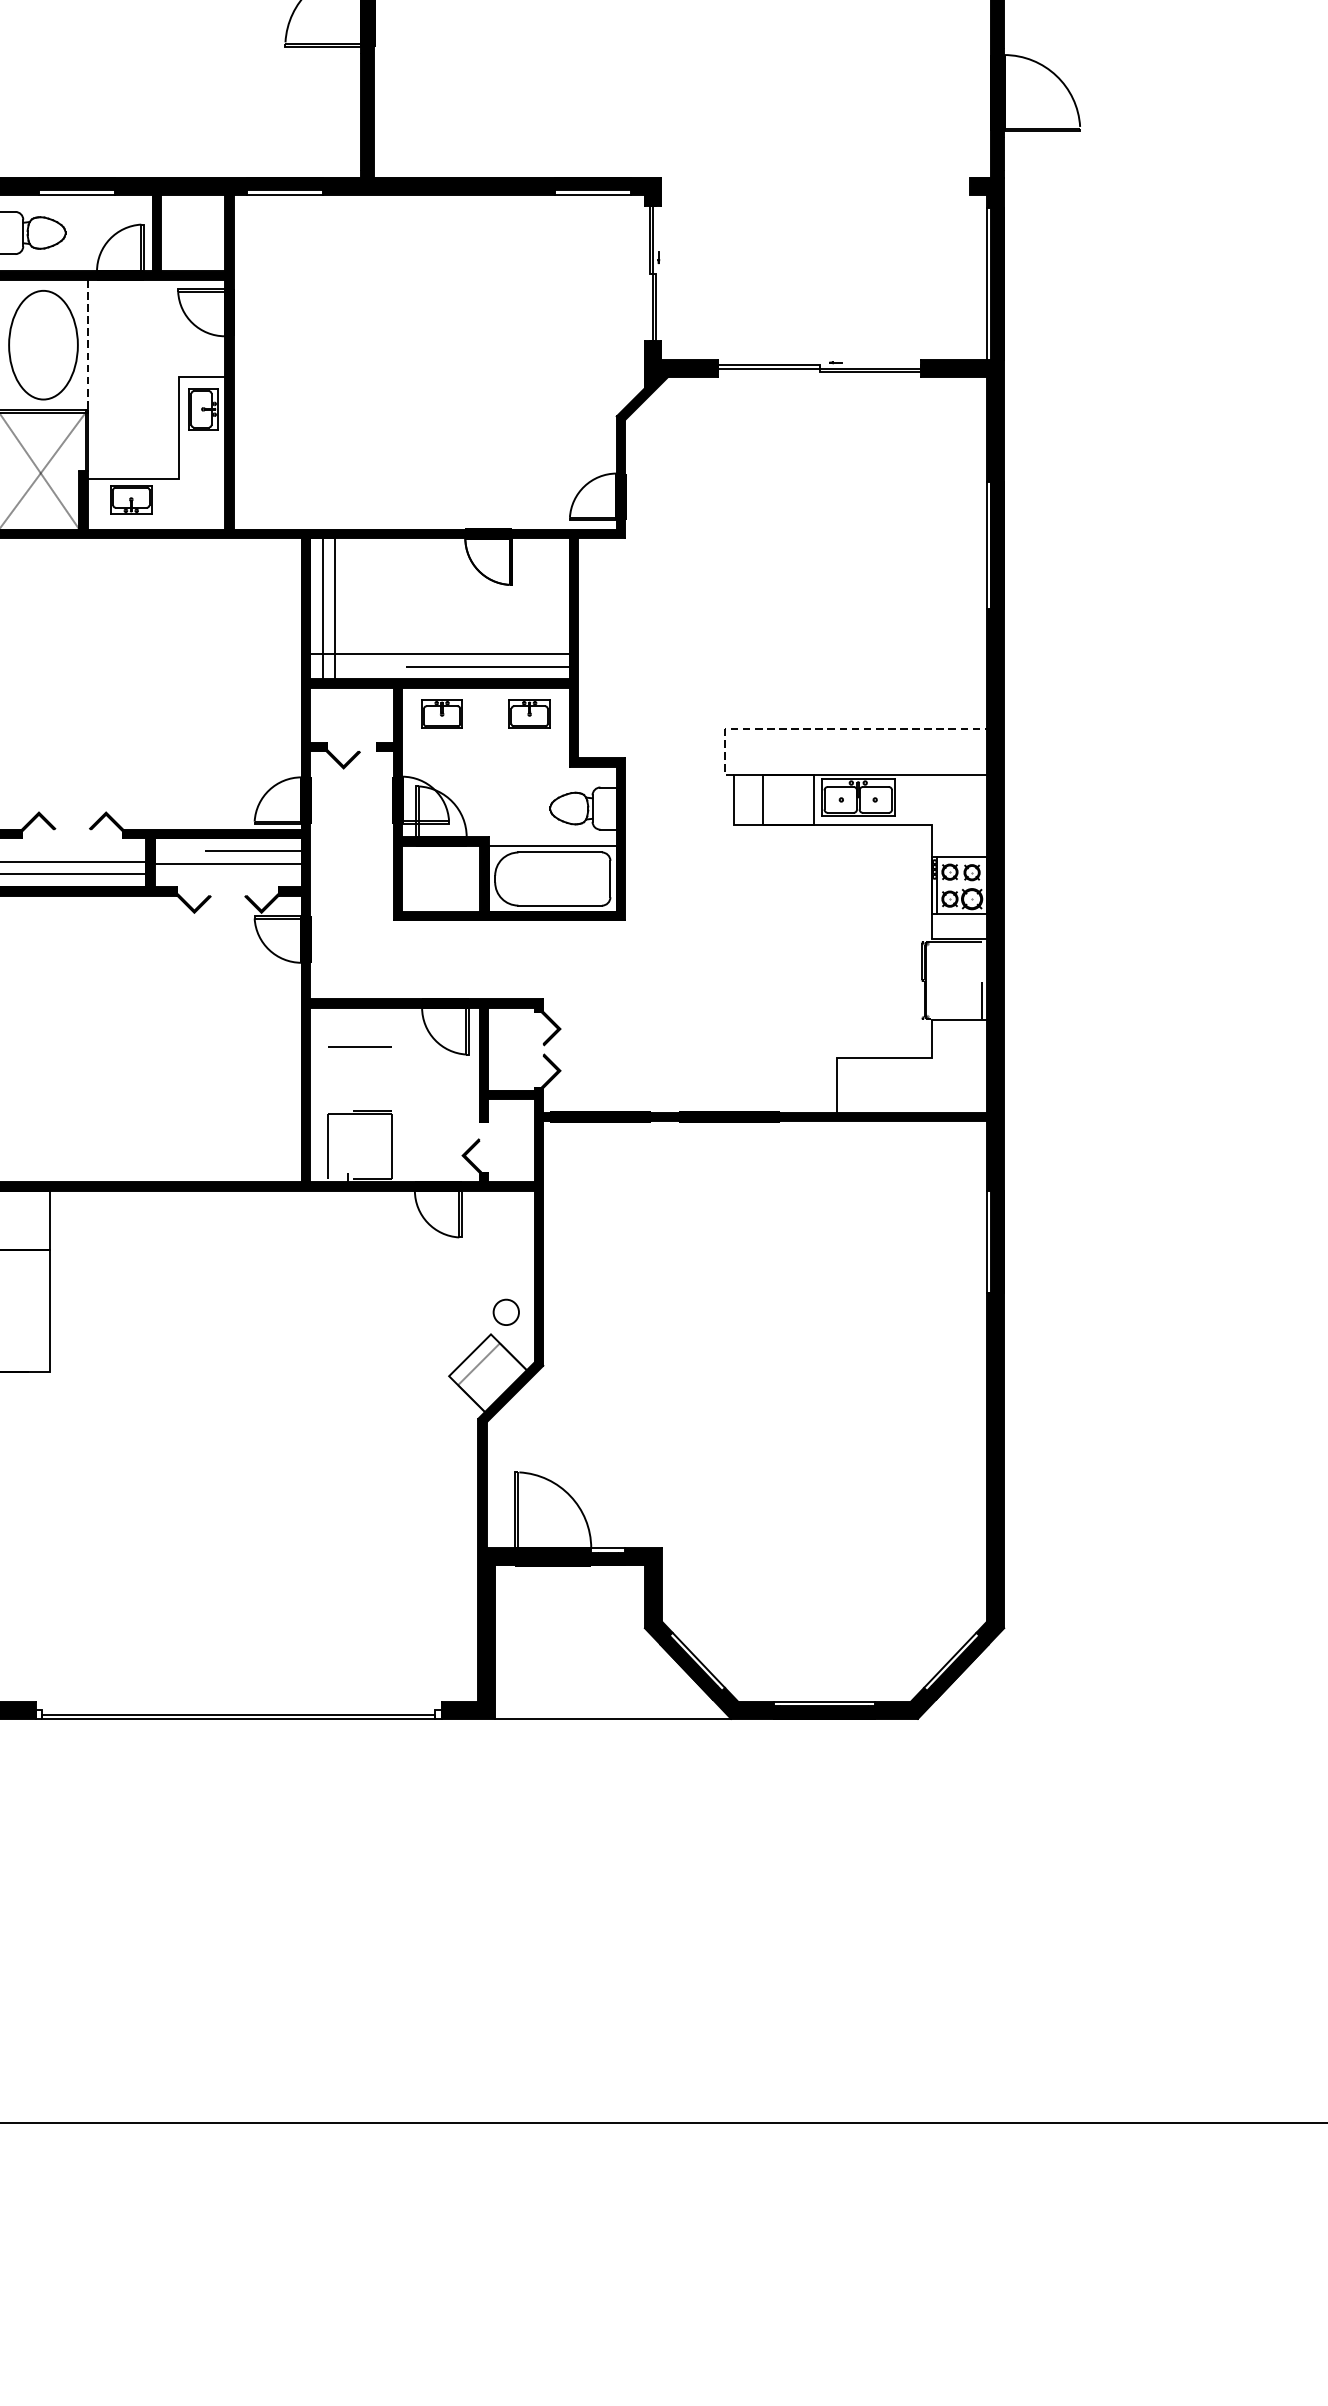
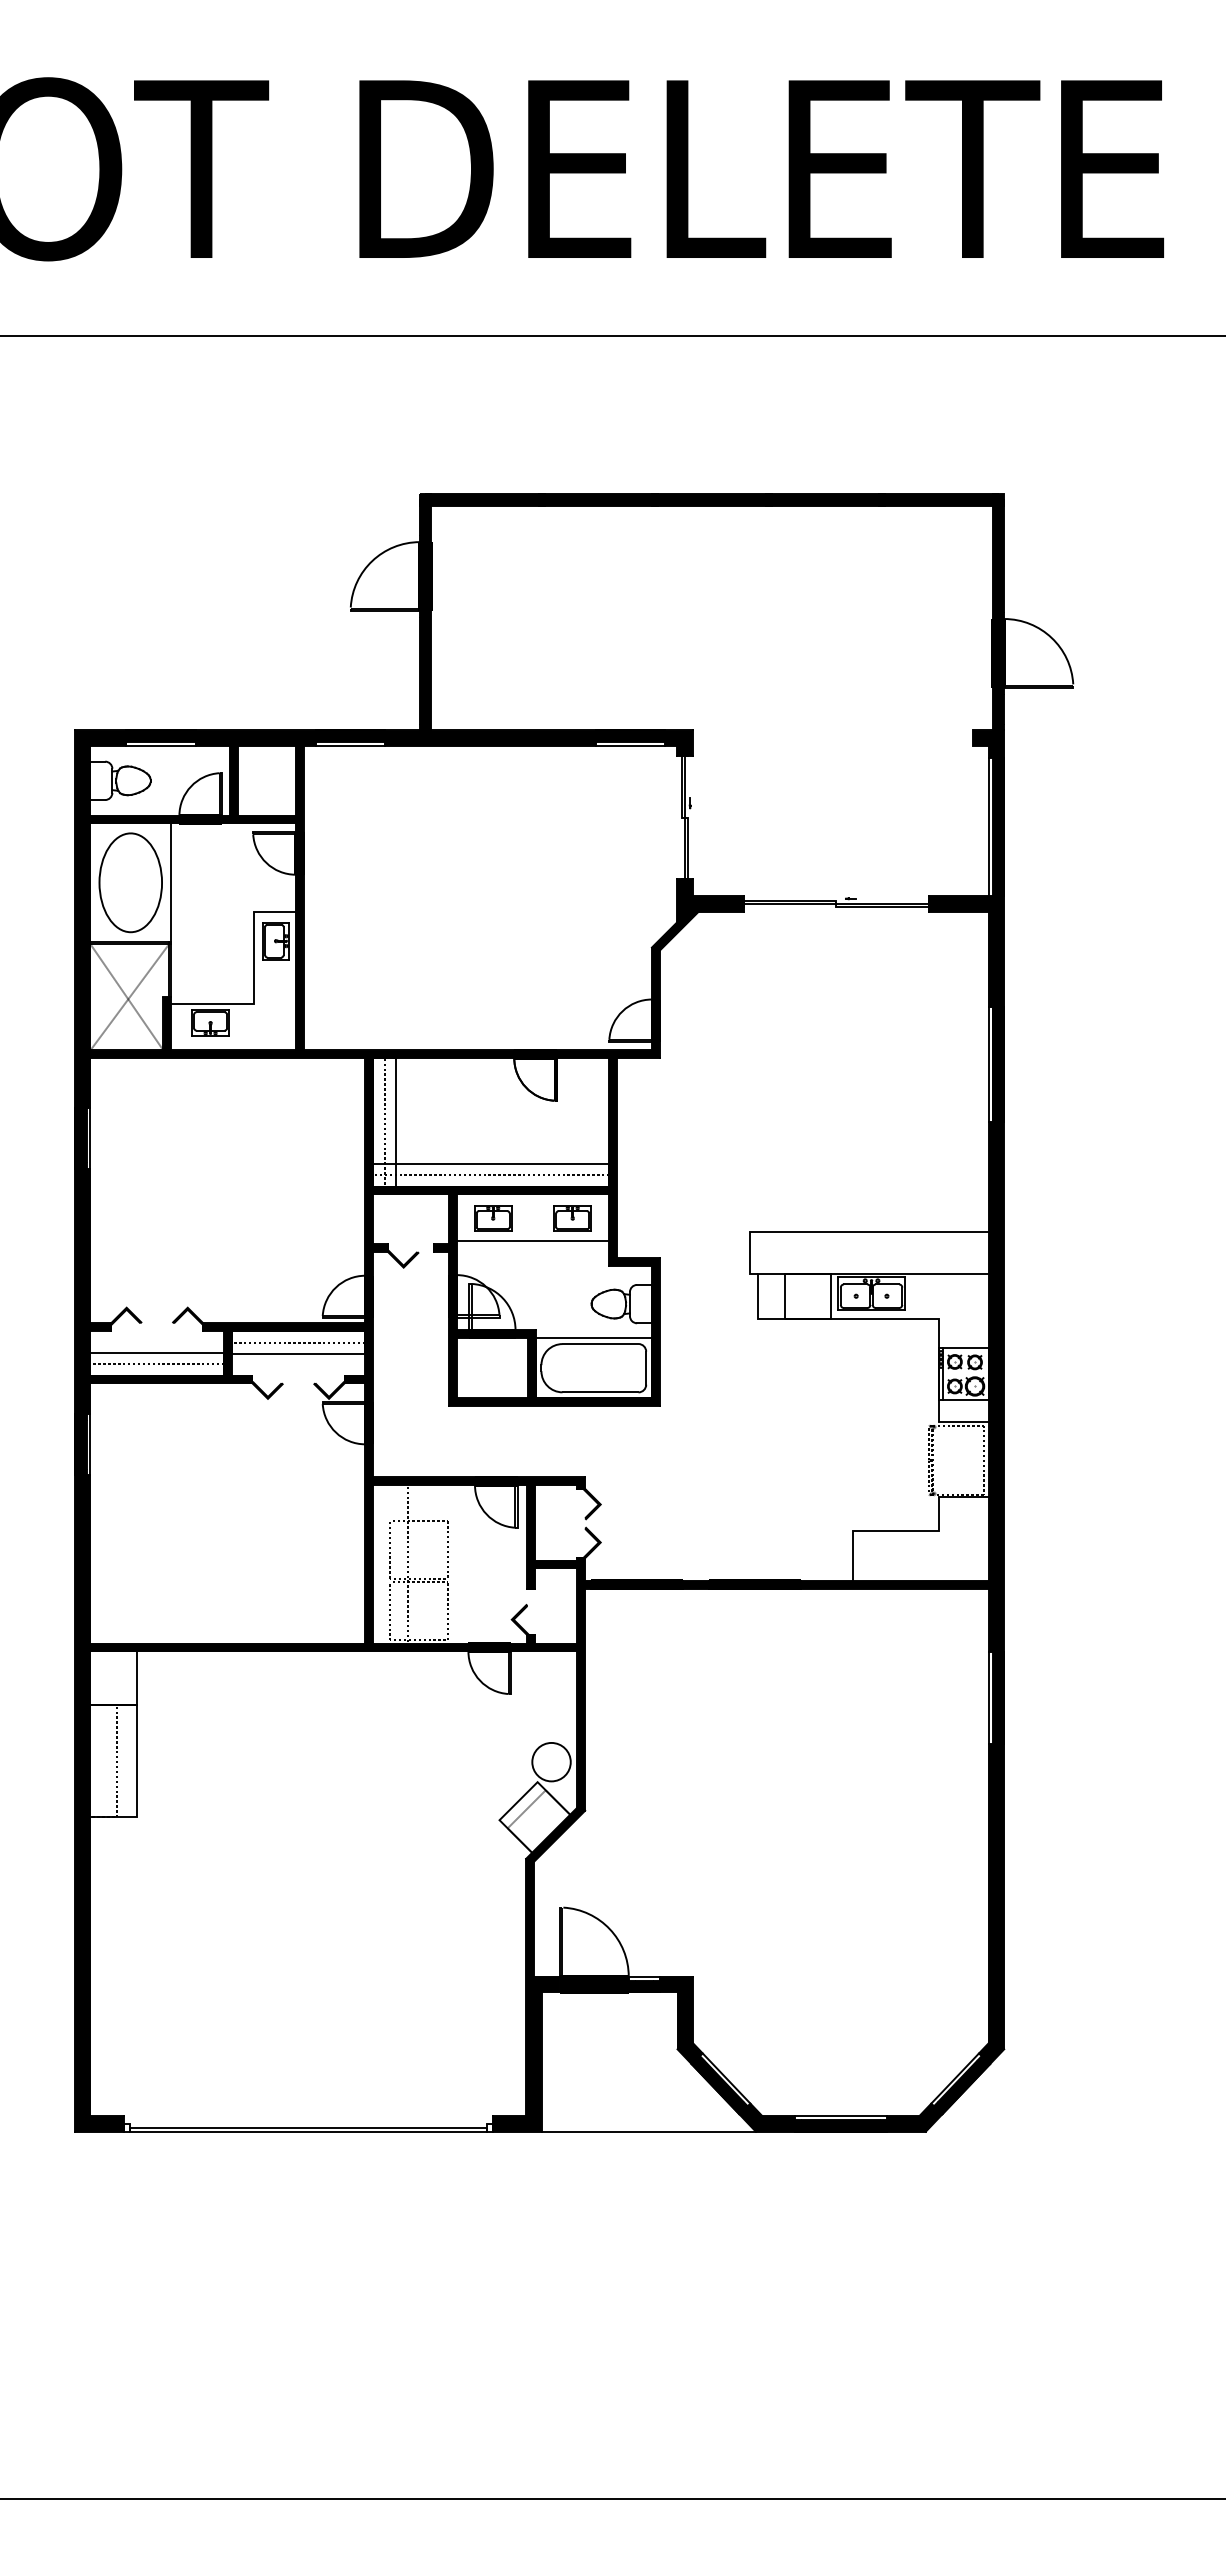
line: (88, 345) -> (171, 883), dashed -> solid
line: (827, 728) -> (843, 1231), dashed -> solid
line: (485, 738) -> (532, 1240), added
circle: (506, 1311) -> (551, 1761), size x1.67

